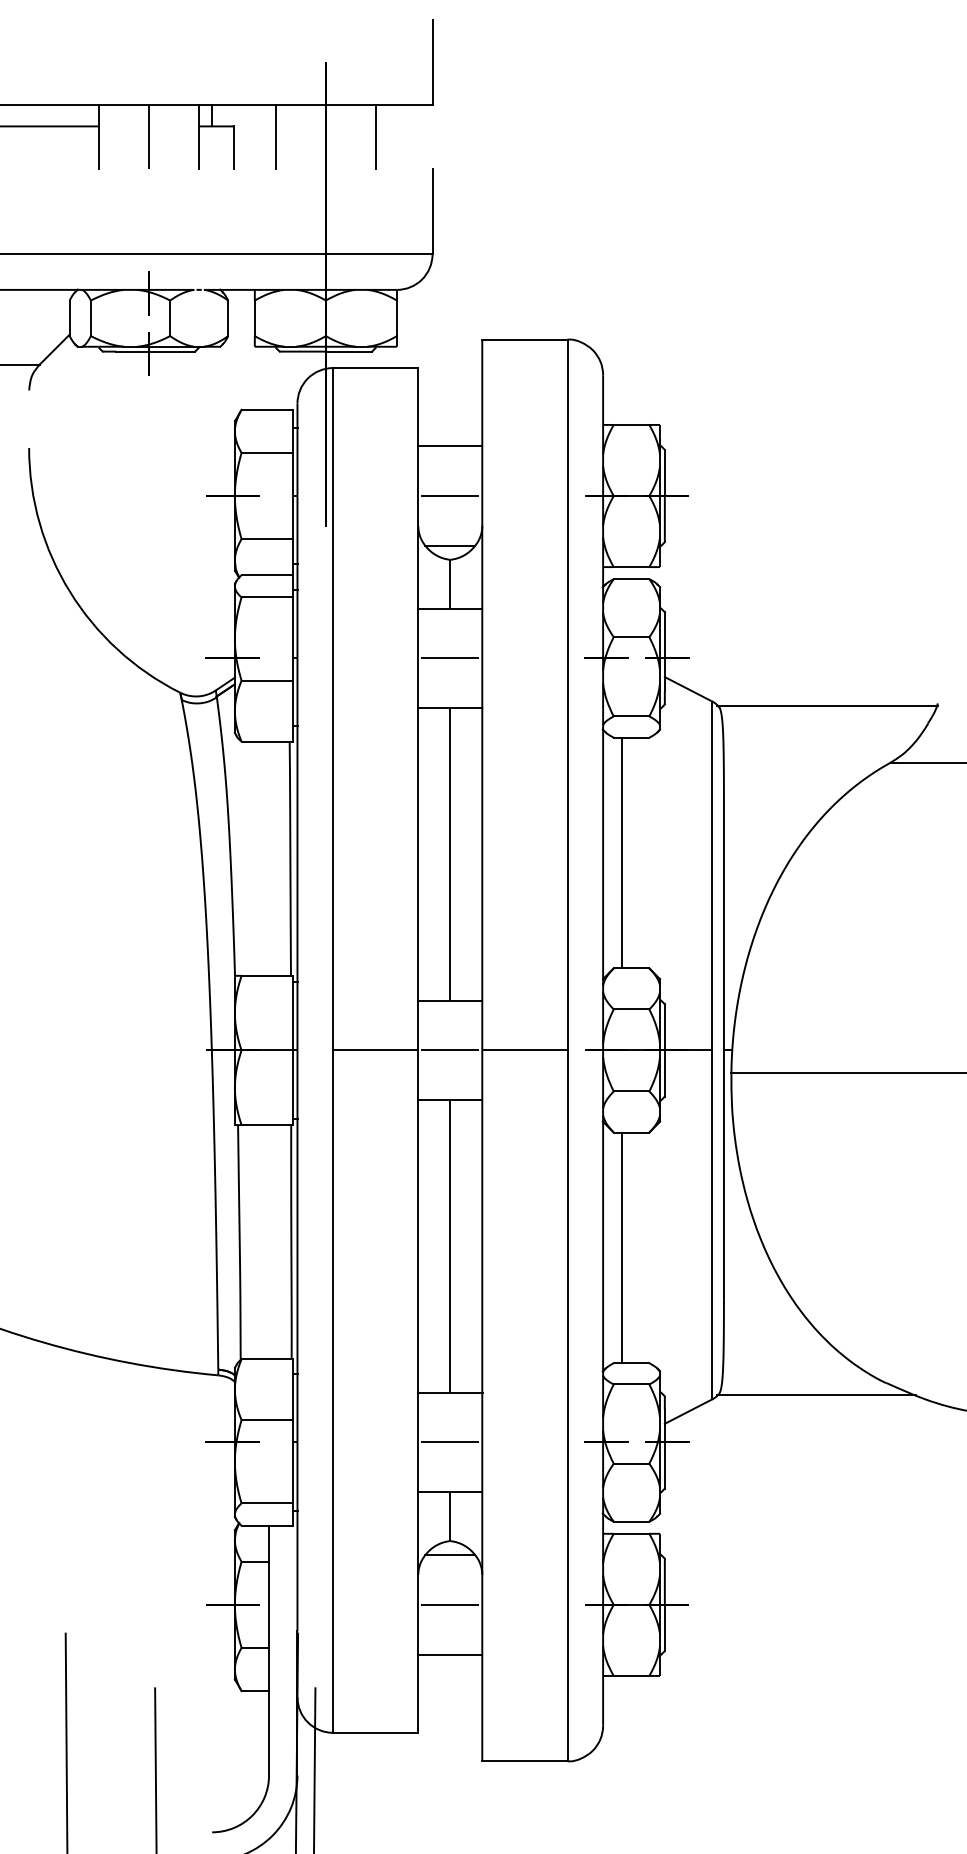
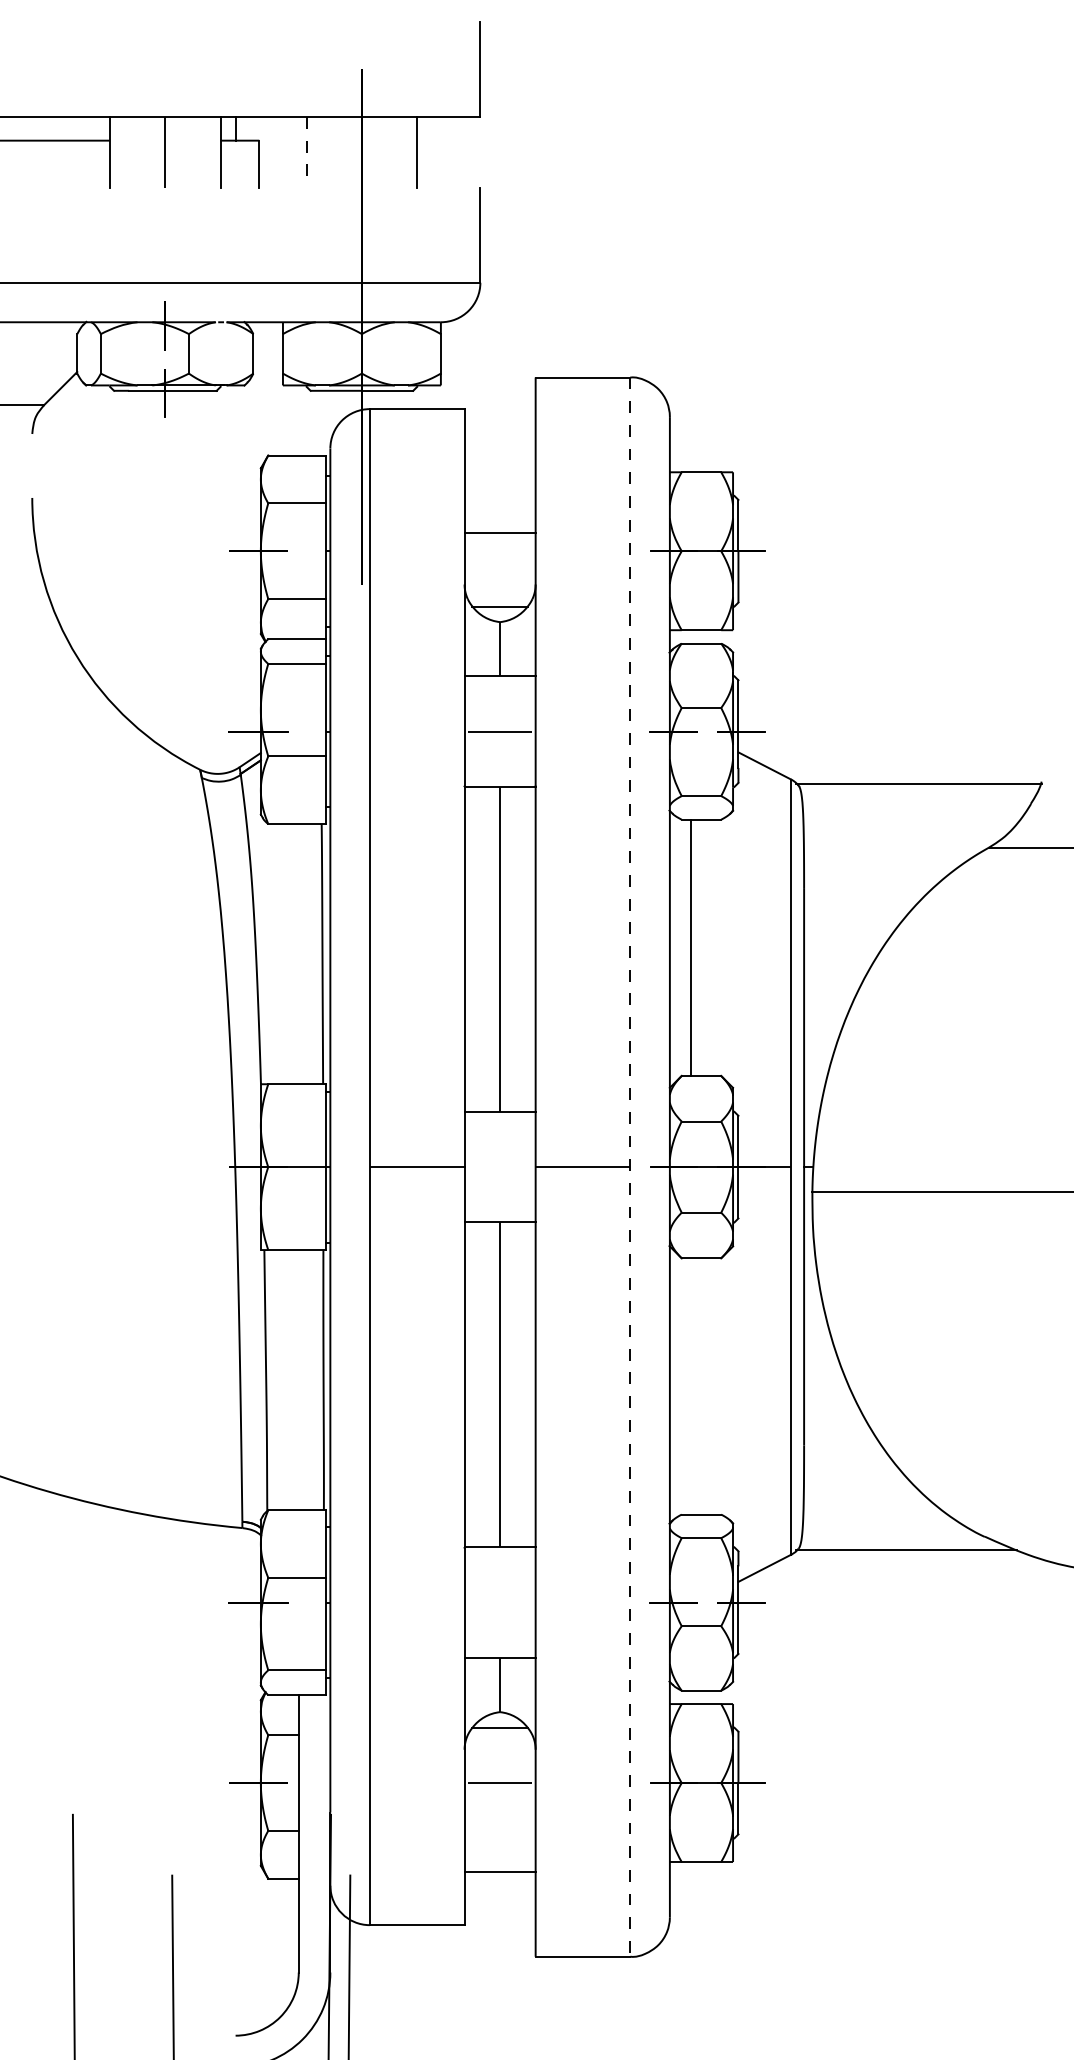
line: (276, 137) -> (306, 152), solid -> dashed
line: (449, 445) -> (499, 532), moved
line: (449, 496) -> (499, 551), removed
line: (449, 1050) -> (499, 1167), removed
line: (567, 1050) -> (630, 1167), solid -> dashed
line: (622, 1247) -> (691, 1386), removed
line: (449, 1442) -> (499, 1602), removed
line: (449, 1654) -> (499, 1872), moved

